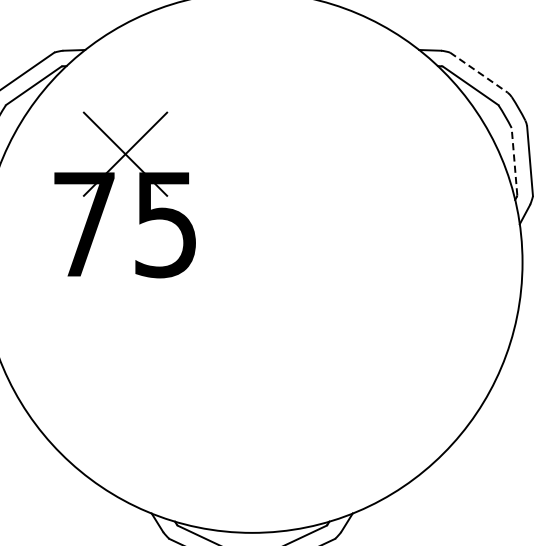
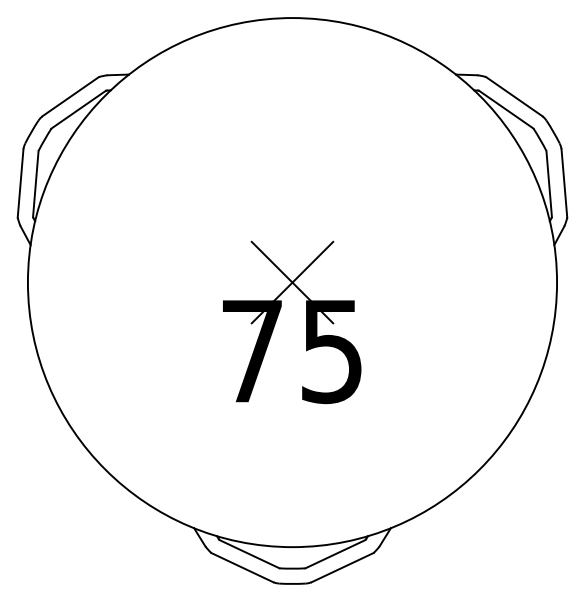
line: (479, 72) -> (514, 96), dashed -> solid
line: (514, 161) -> (549, 183), dashed -> solid
part: (139, 195) -> (306, 322), moved

